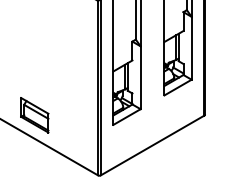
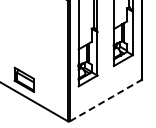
line: (153, 145) -> (106, 100), solid -> dashed

